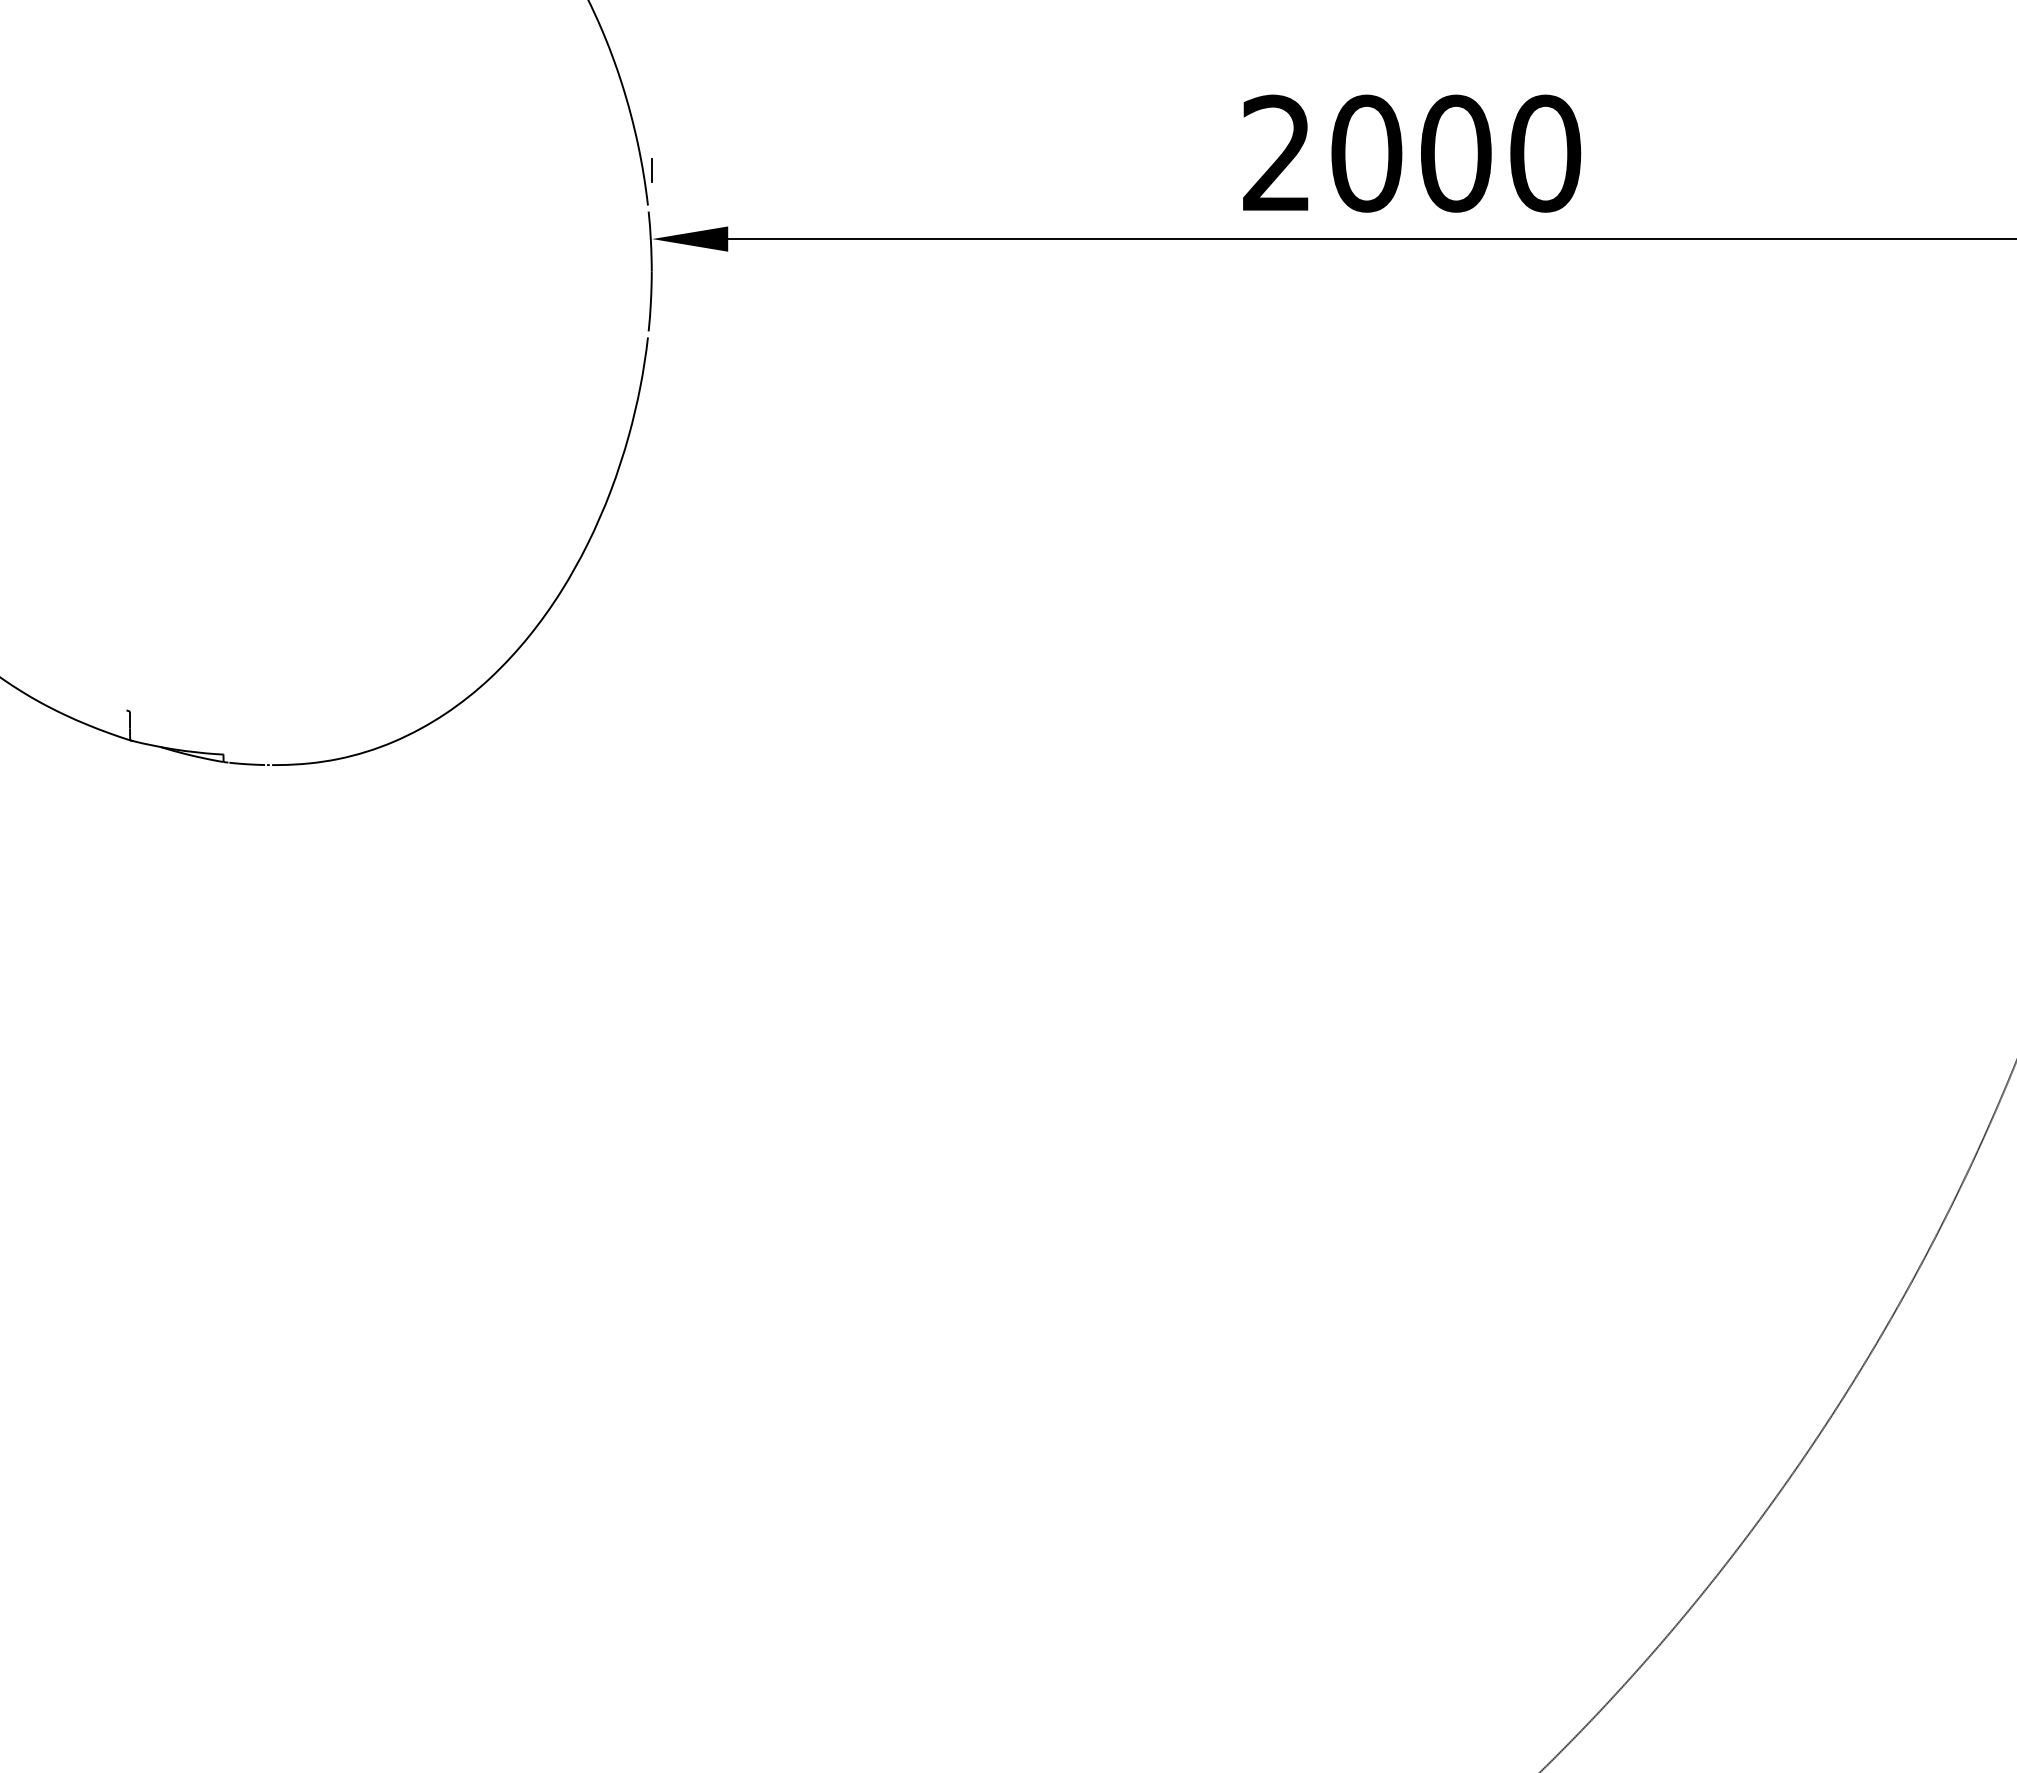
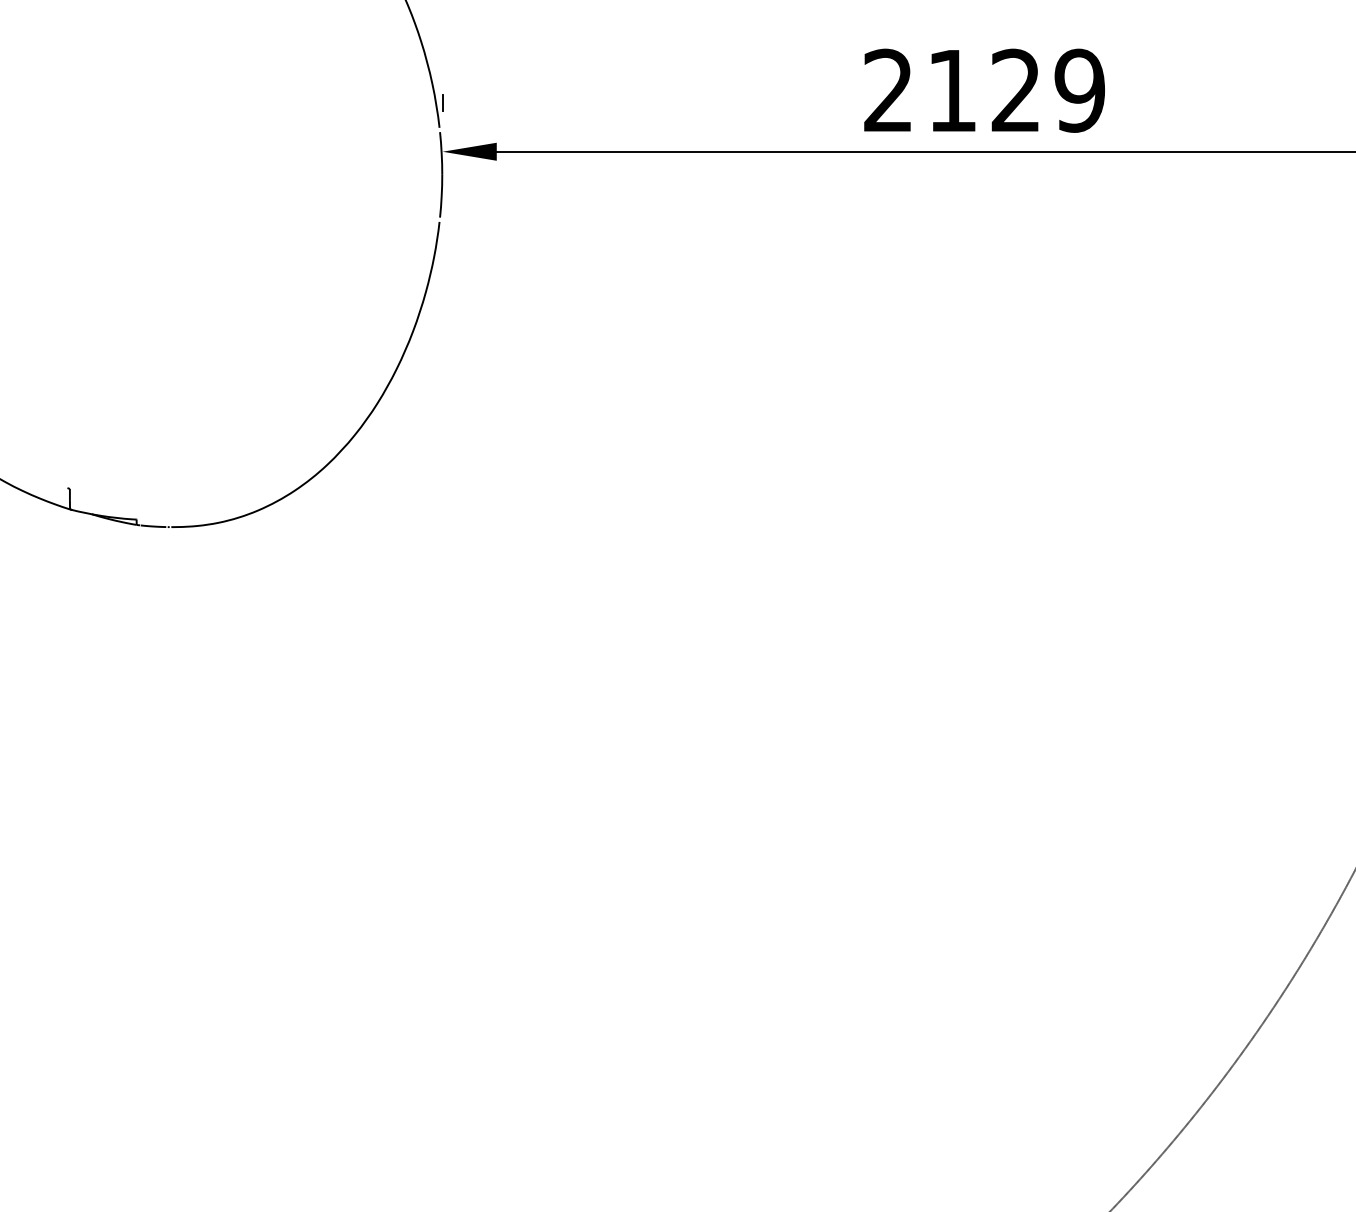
text: (1456, 153) -> (1016, 90), 2000 -> 2129

